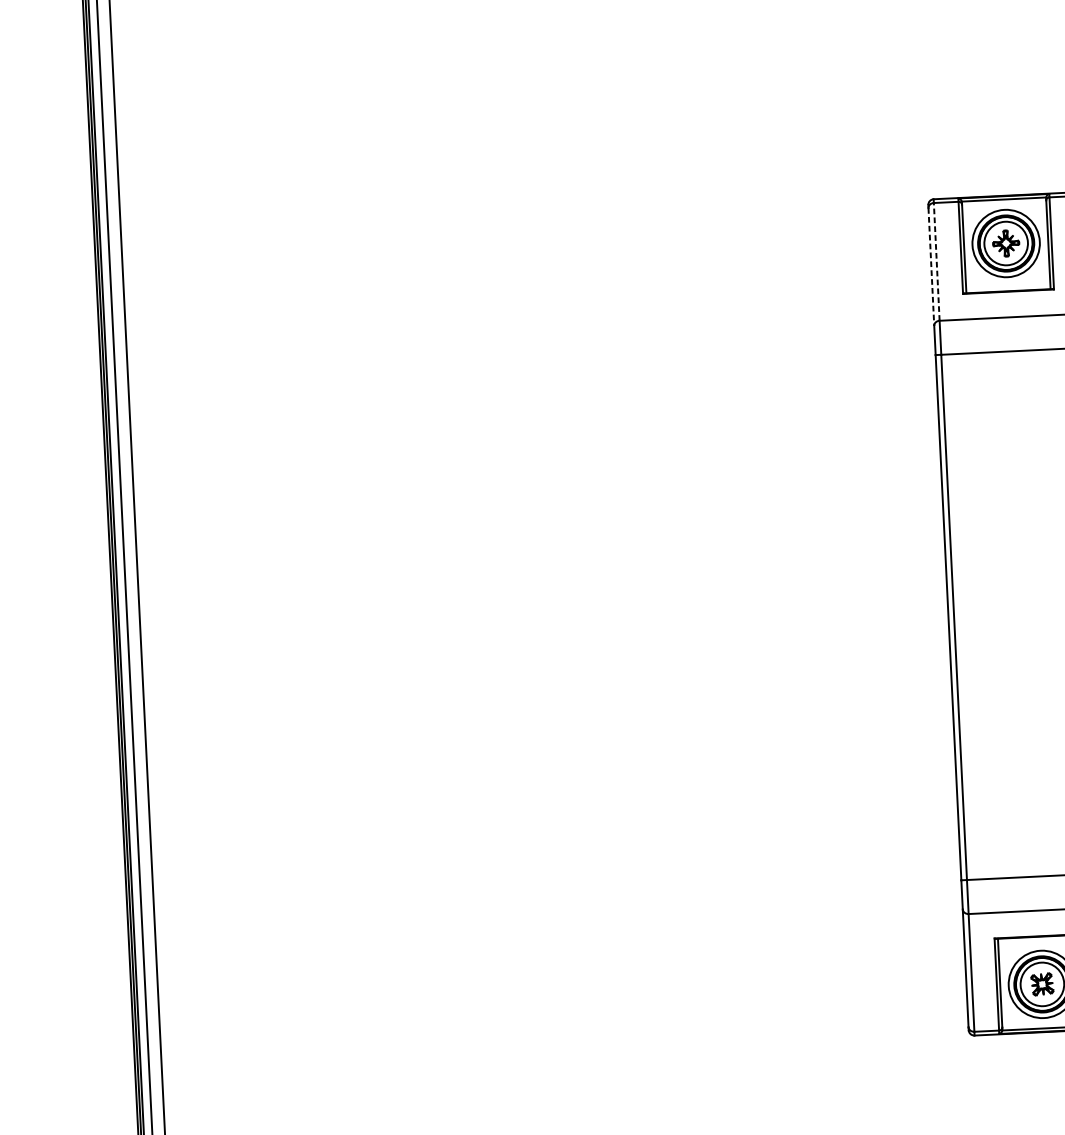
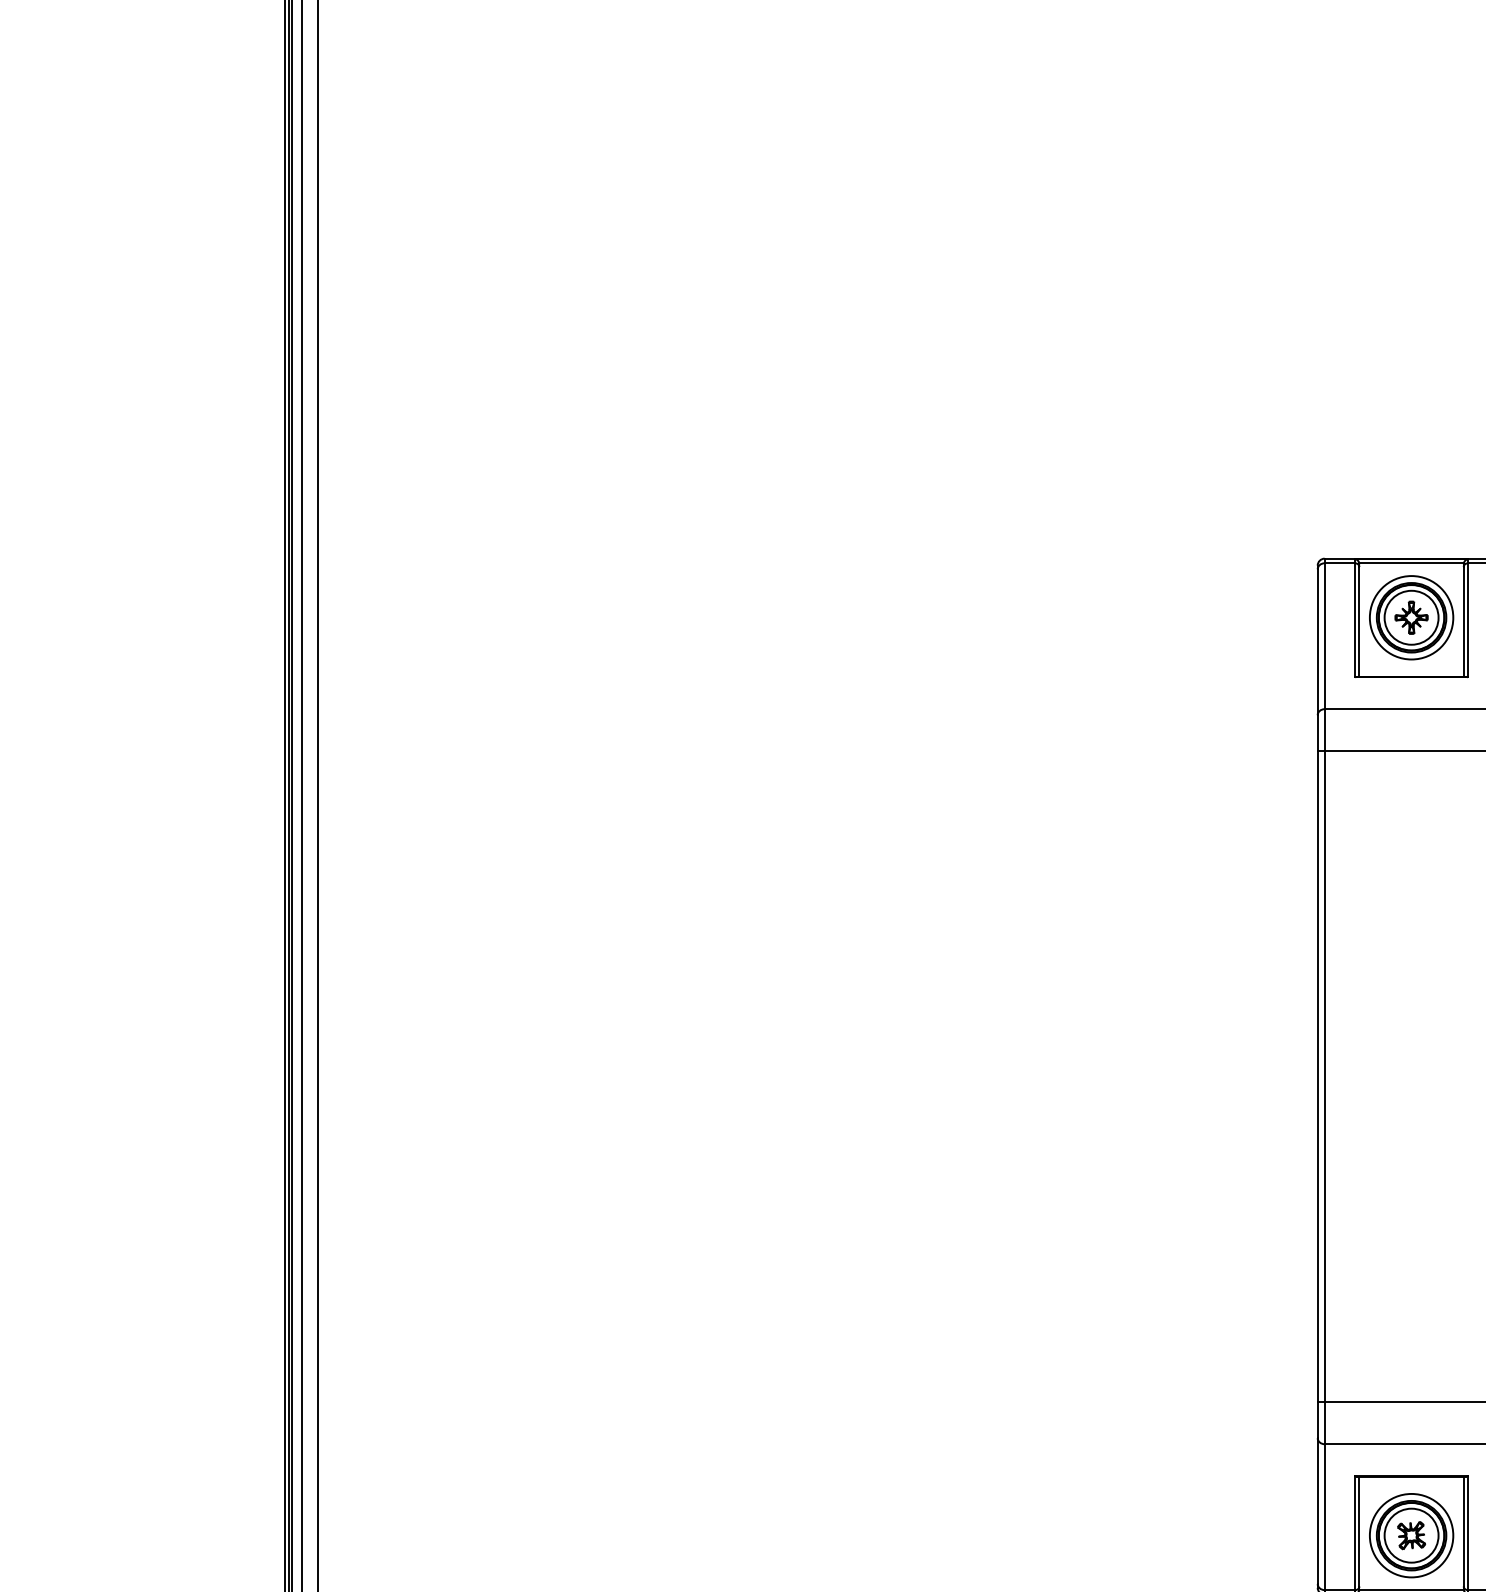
line: (936, 262) -> (1324, 636), dashed -> solid
line: (931, 267) -> (1317, 642), dashed -> solid

